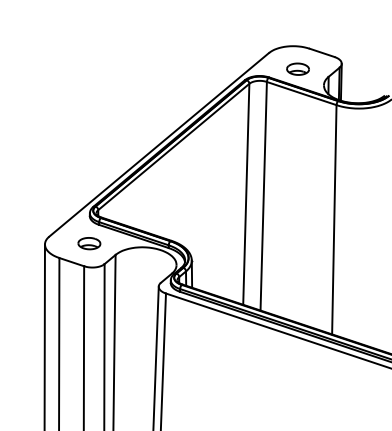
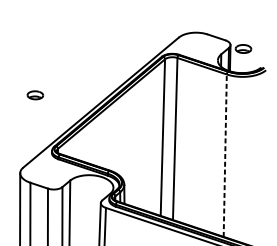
part: (297, 68) -> (243, 48), moved
line: (334, 219) -> (225, 155), solid -> dashed
part: (89, 243) -> (35, 95), moved

